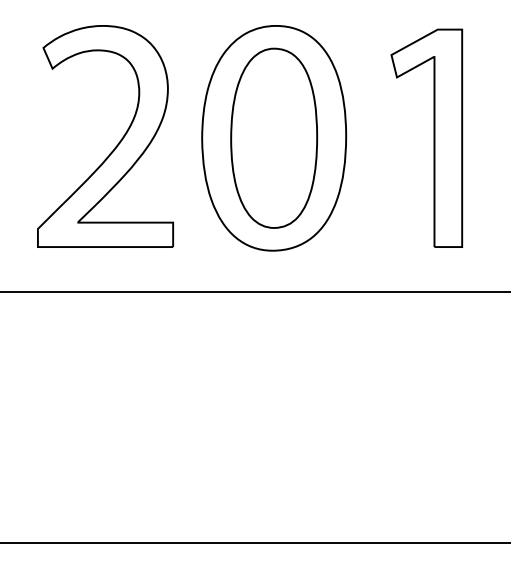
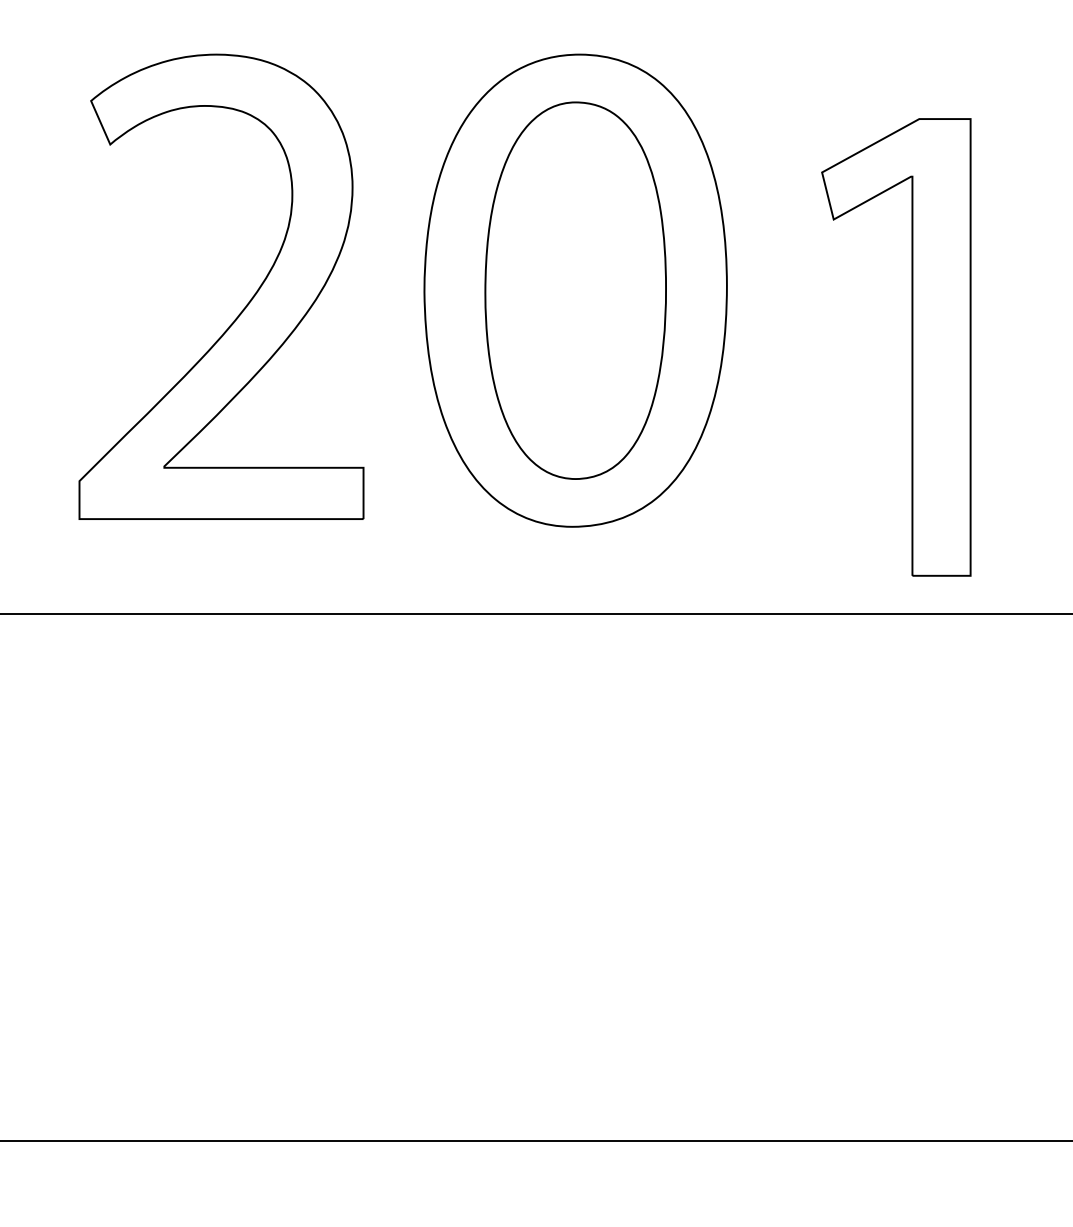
part: (433, 137) -> (910, 345), moved

